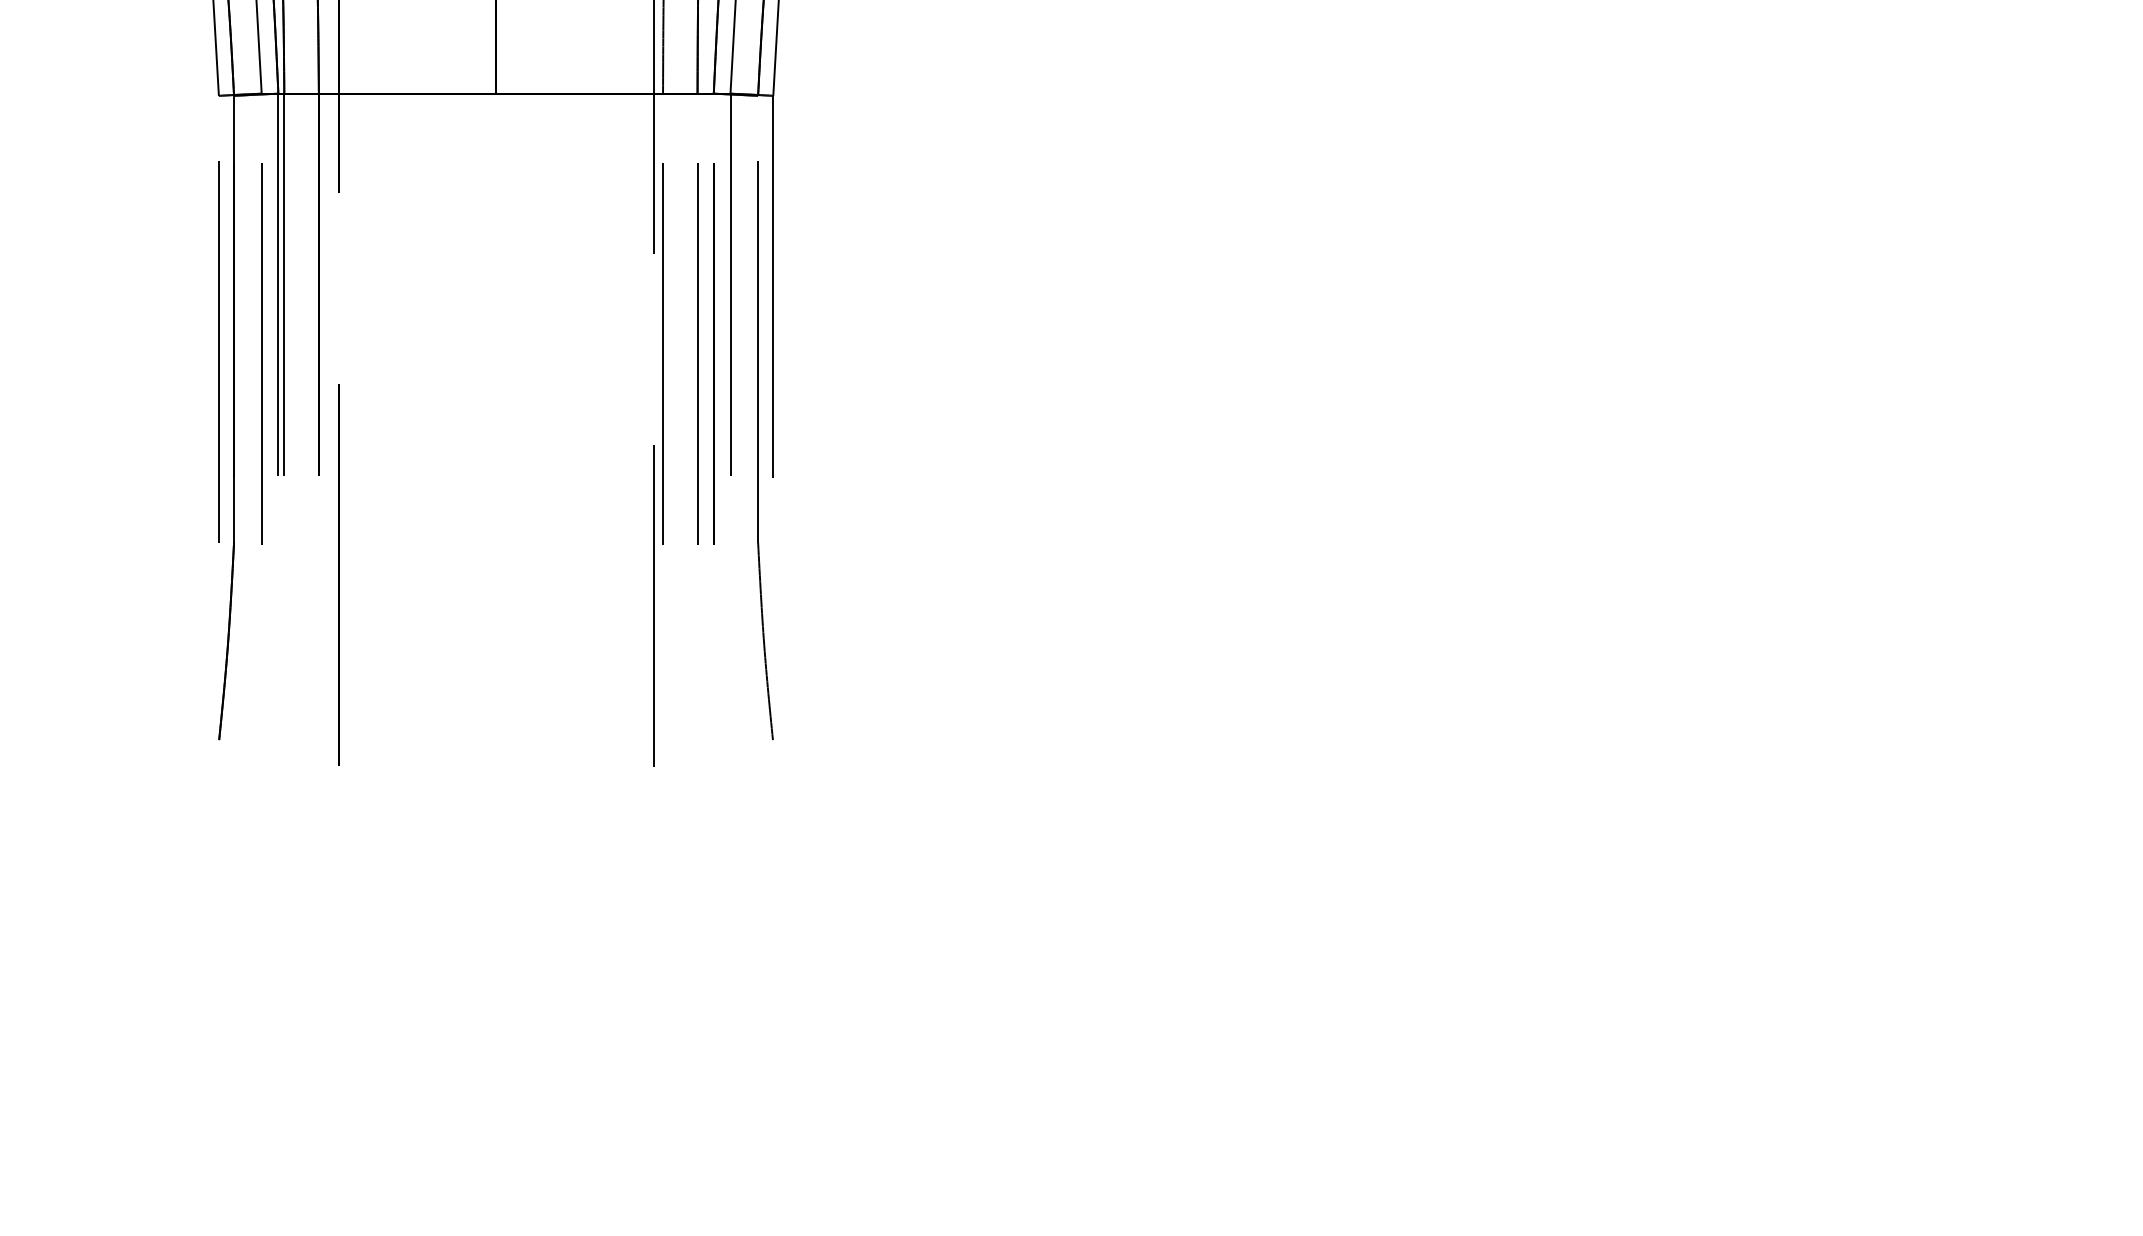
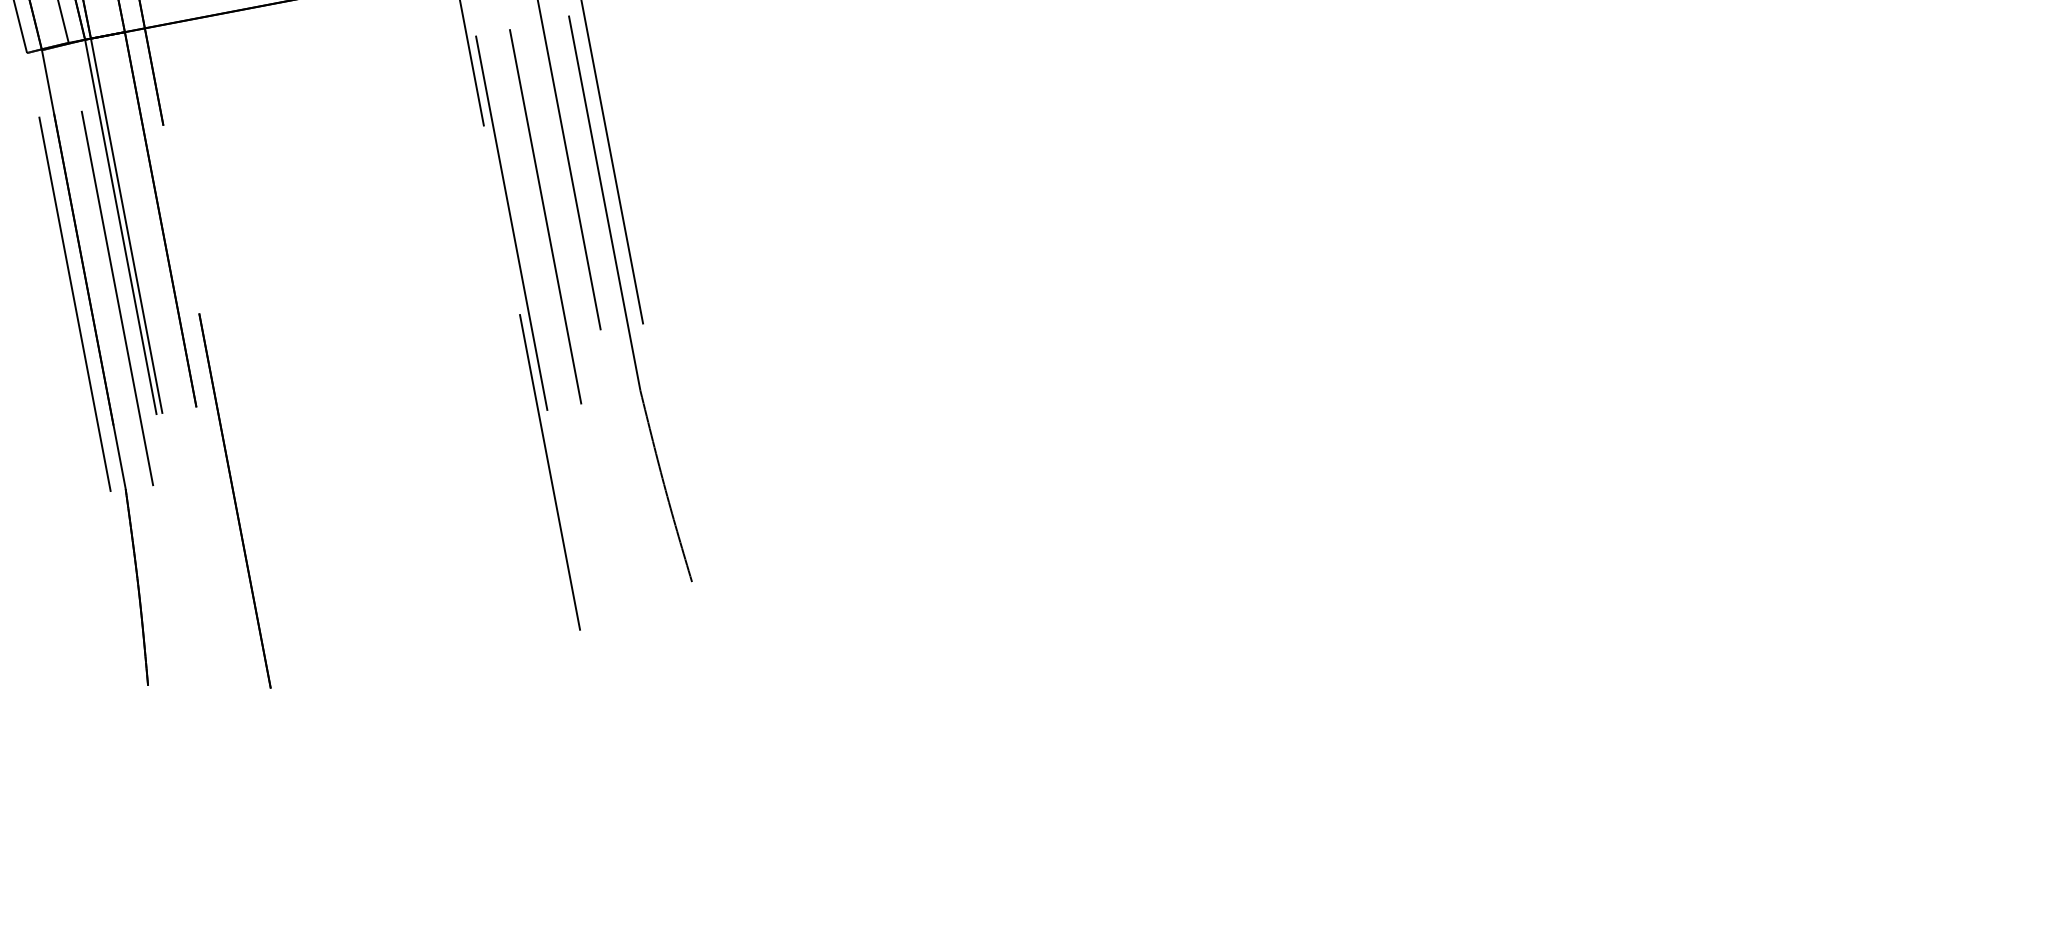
line: (713, 353) -> (561, 213), removed

